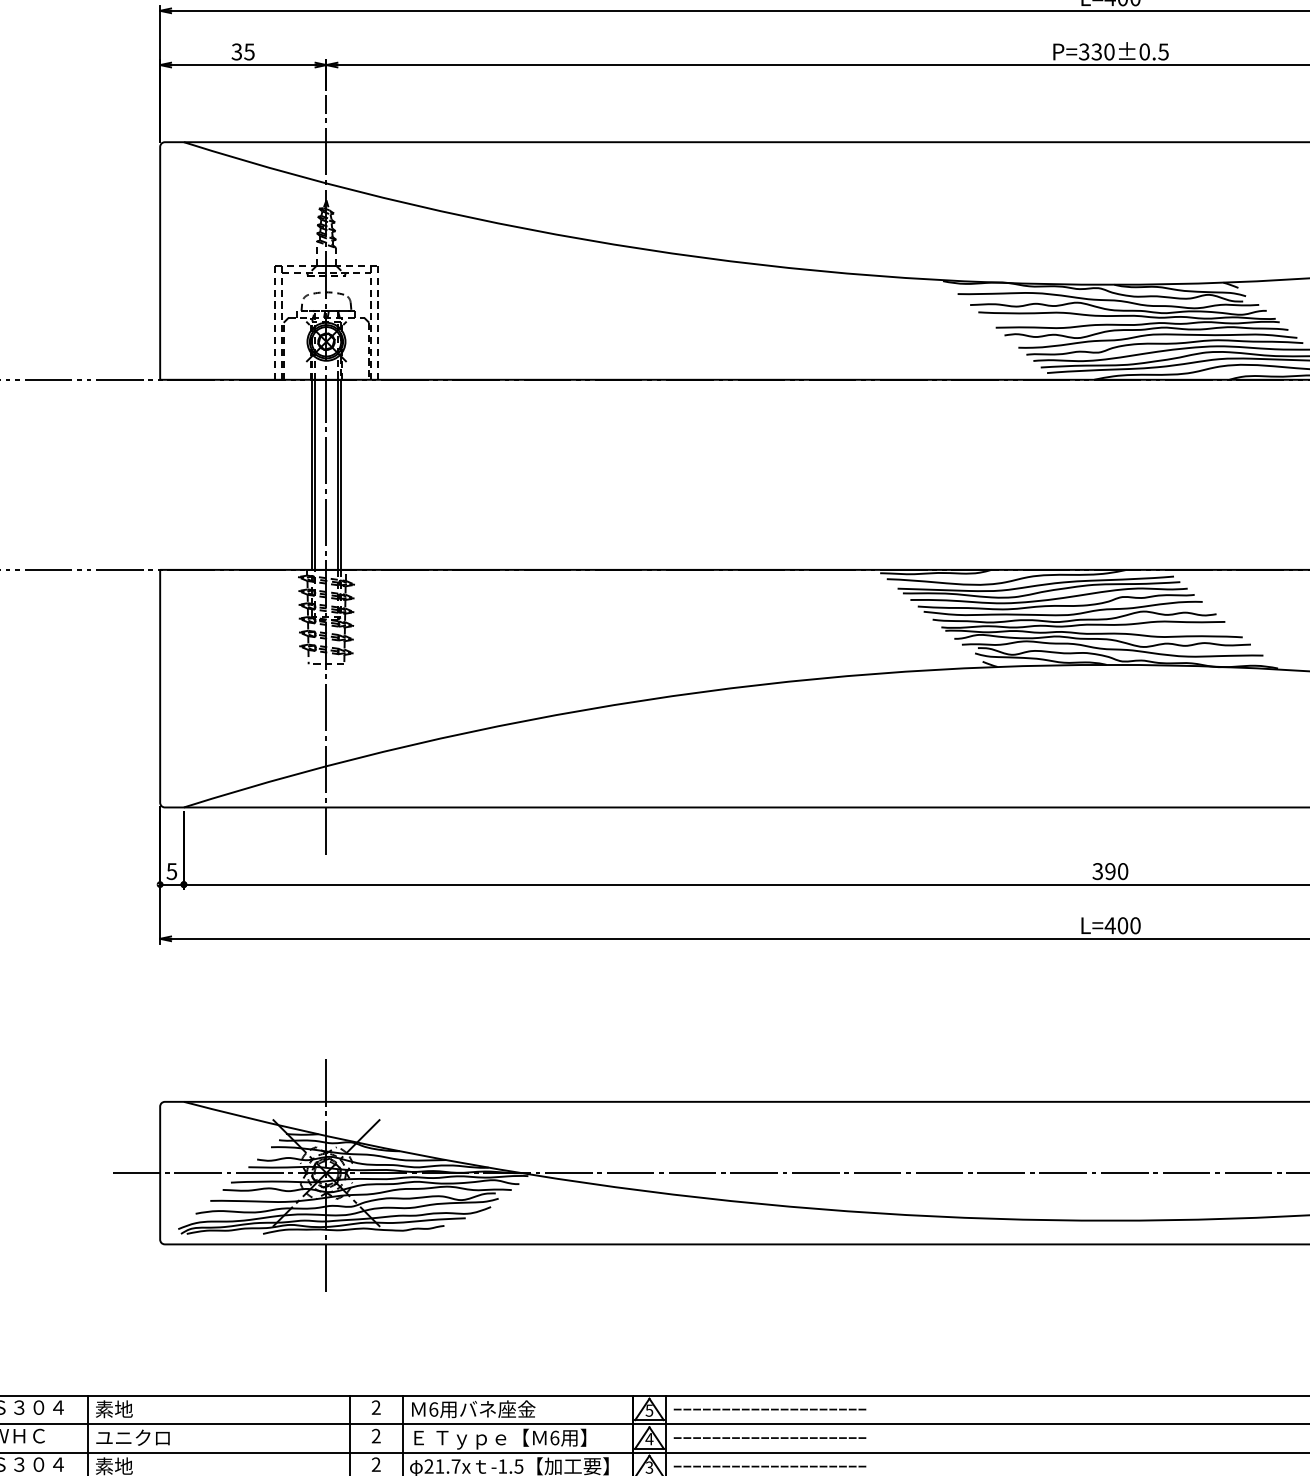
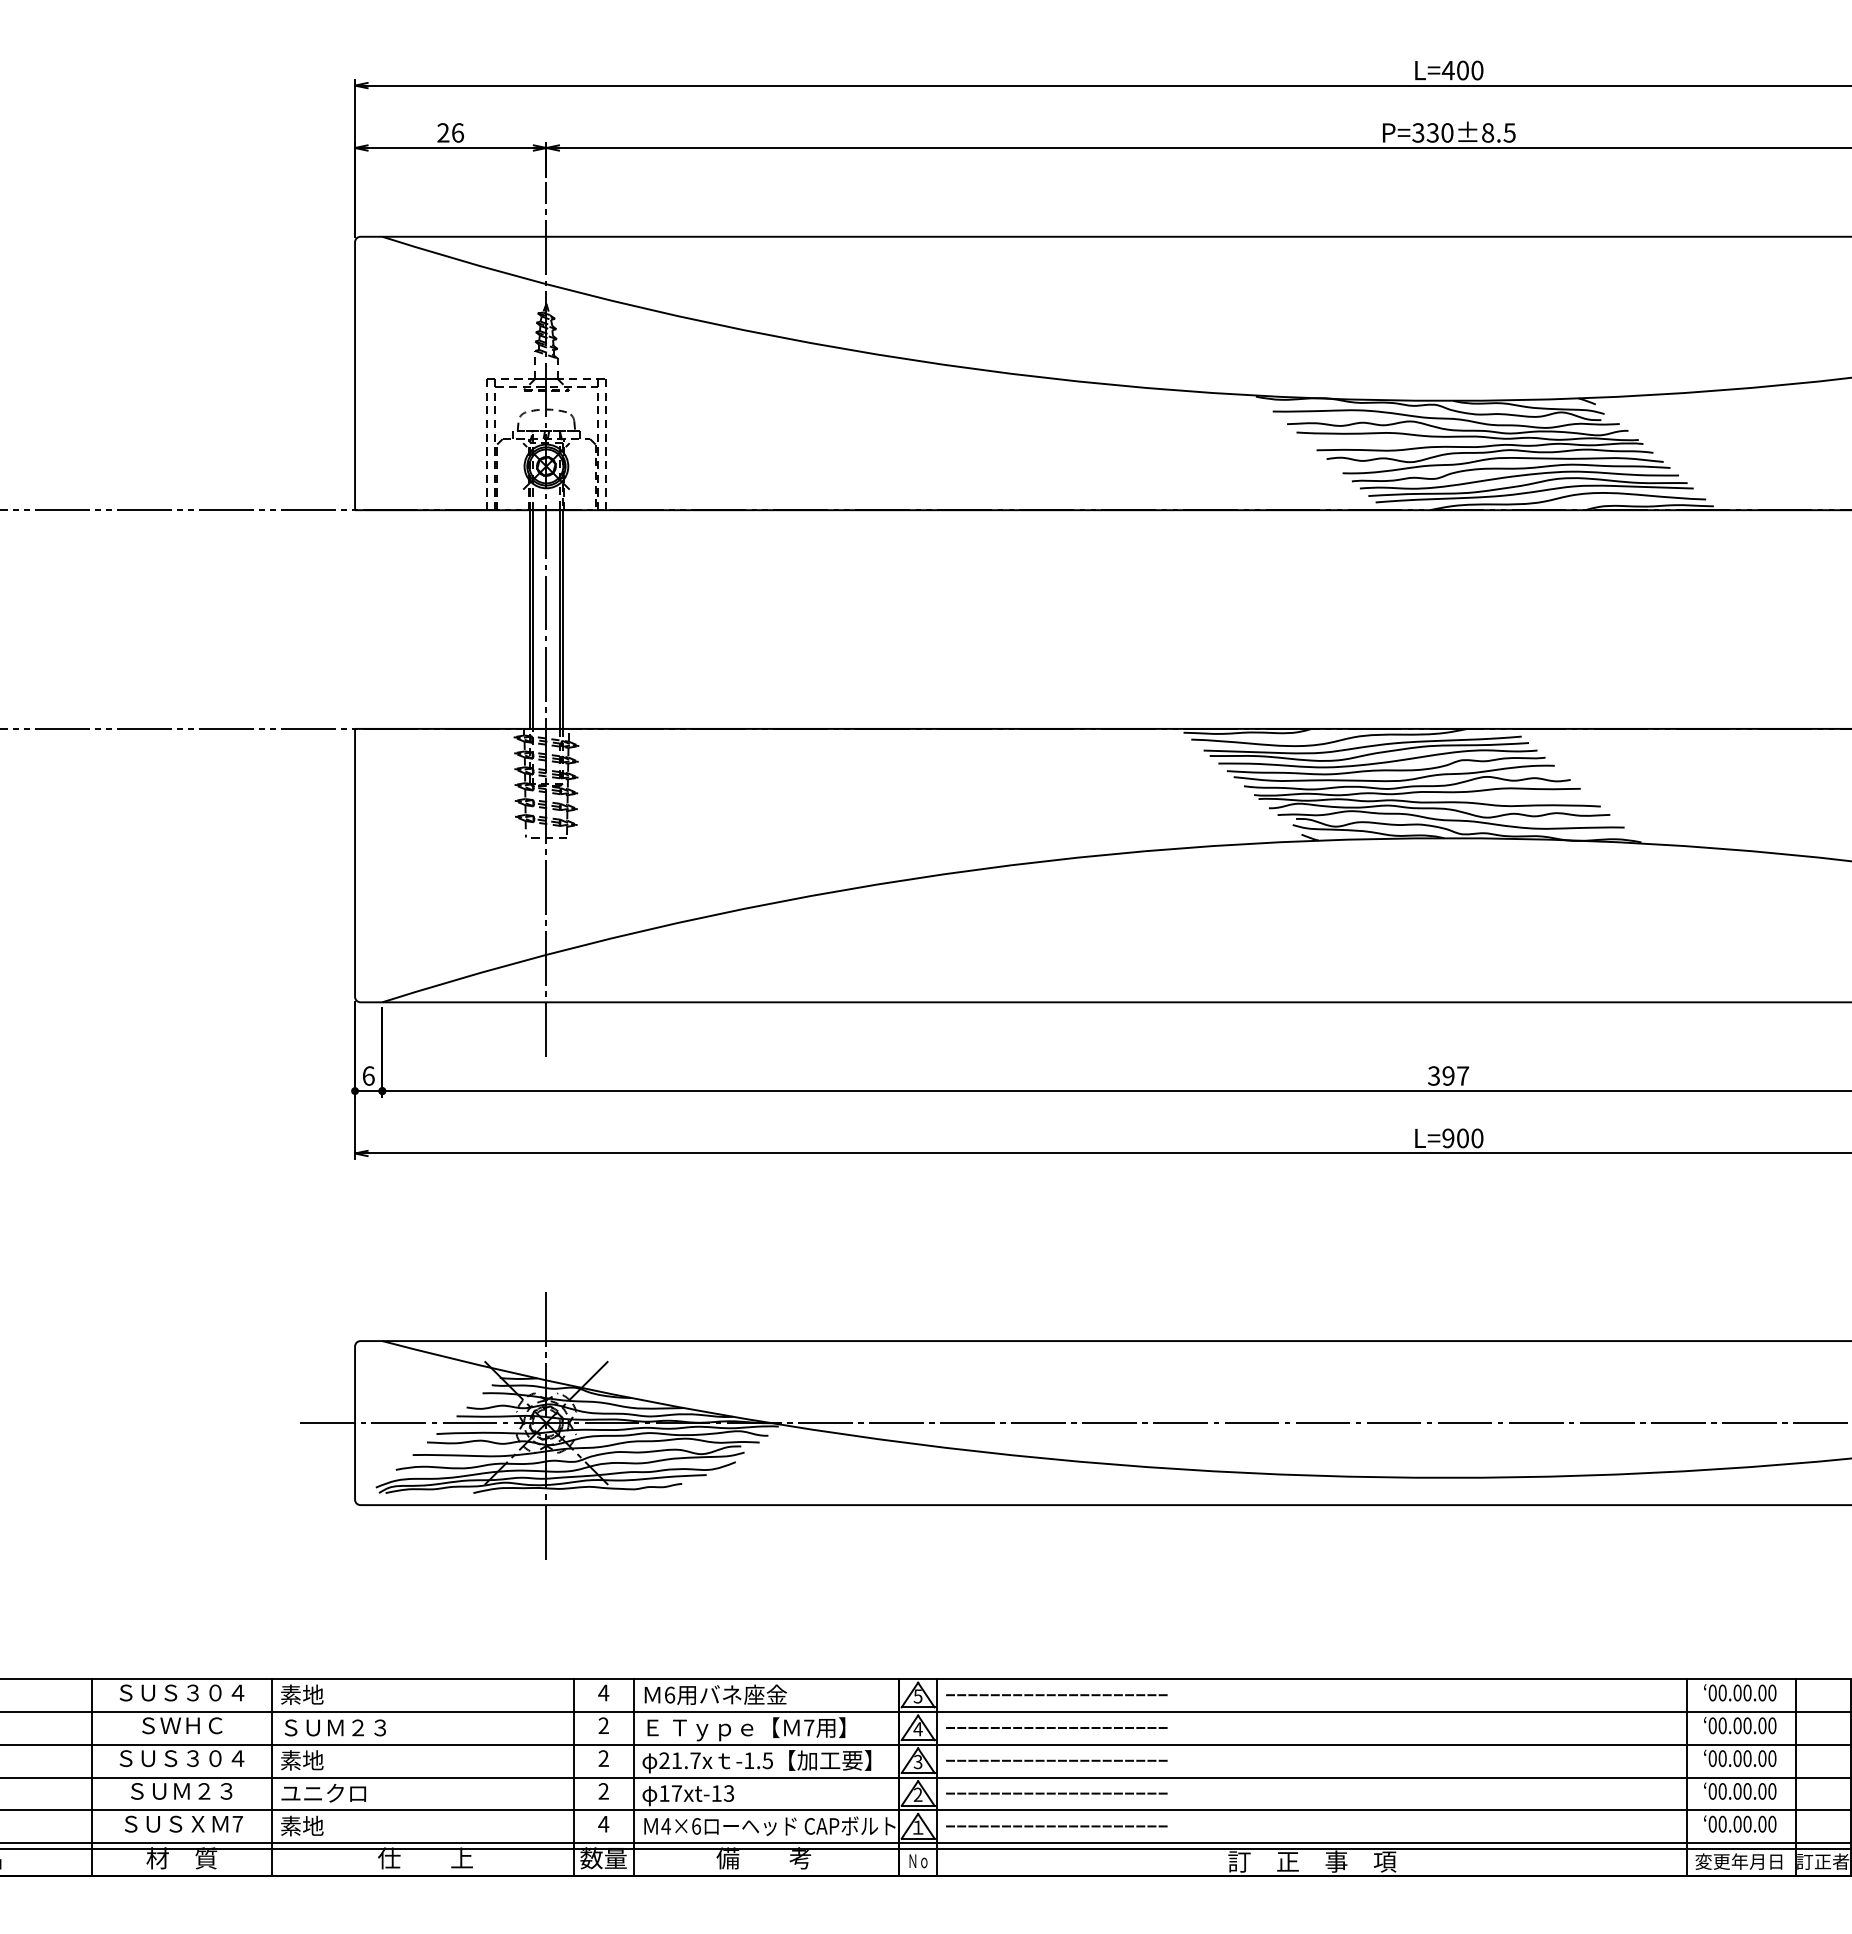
text: (243, 51) -> (450, 132), 35 -> 26
text: (1145, 51) -> (1488, 132), P=330±0.5 -> P=330±8.5
text: (171, 871) -> (368, 1075), 5 -> 6
text: (1123, 871) -> (1463, 1075), 390 -> 397
text: (1109, 925) -> (1447, 1138), L=400 -> L=900
text: (376, 1407) -> (603, 1692), 2 -> 4
text: (141, 1437) -> (333, 1727), ユニクロ -> ＳＵＭ２３
text: (555, 1437) -> (809, 1727), 6 -> 7

